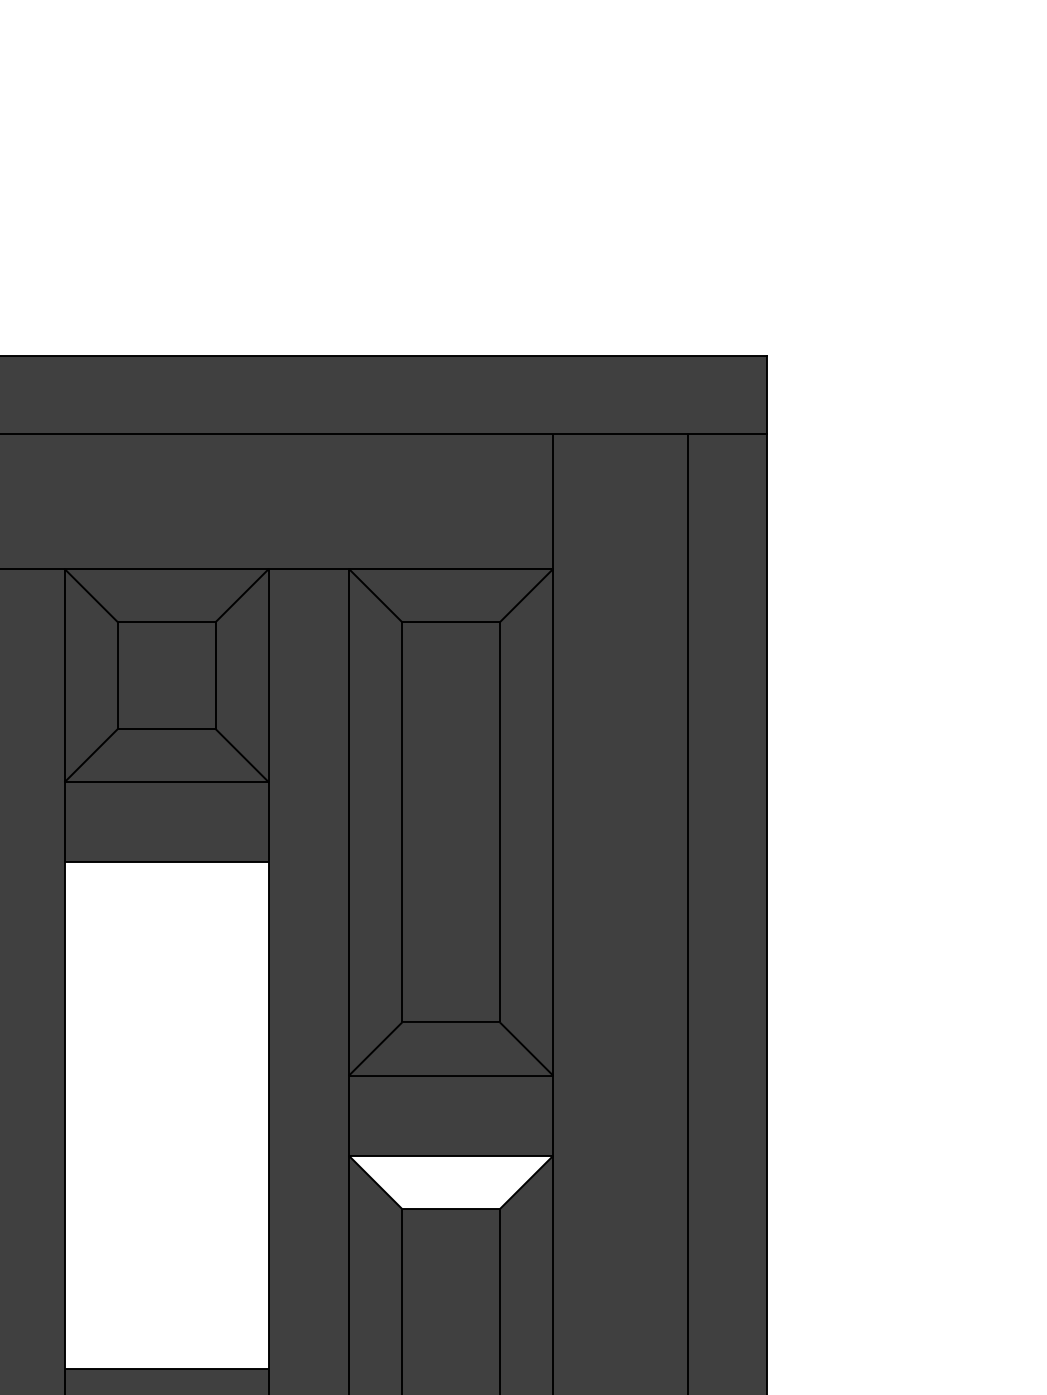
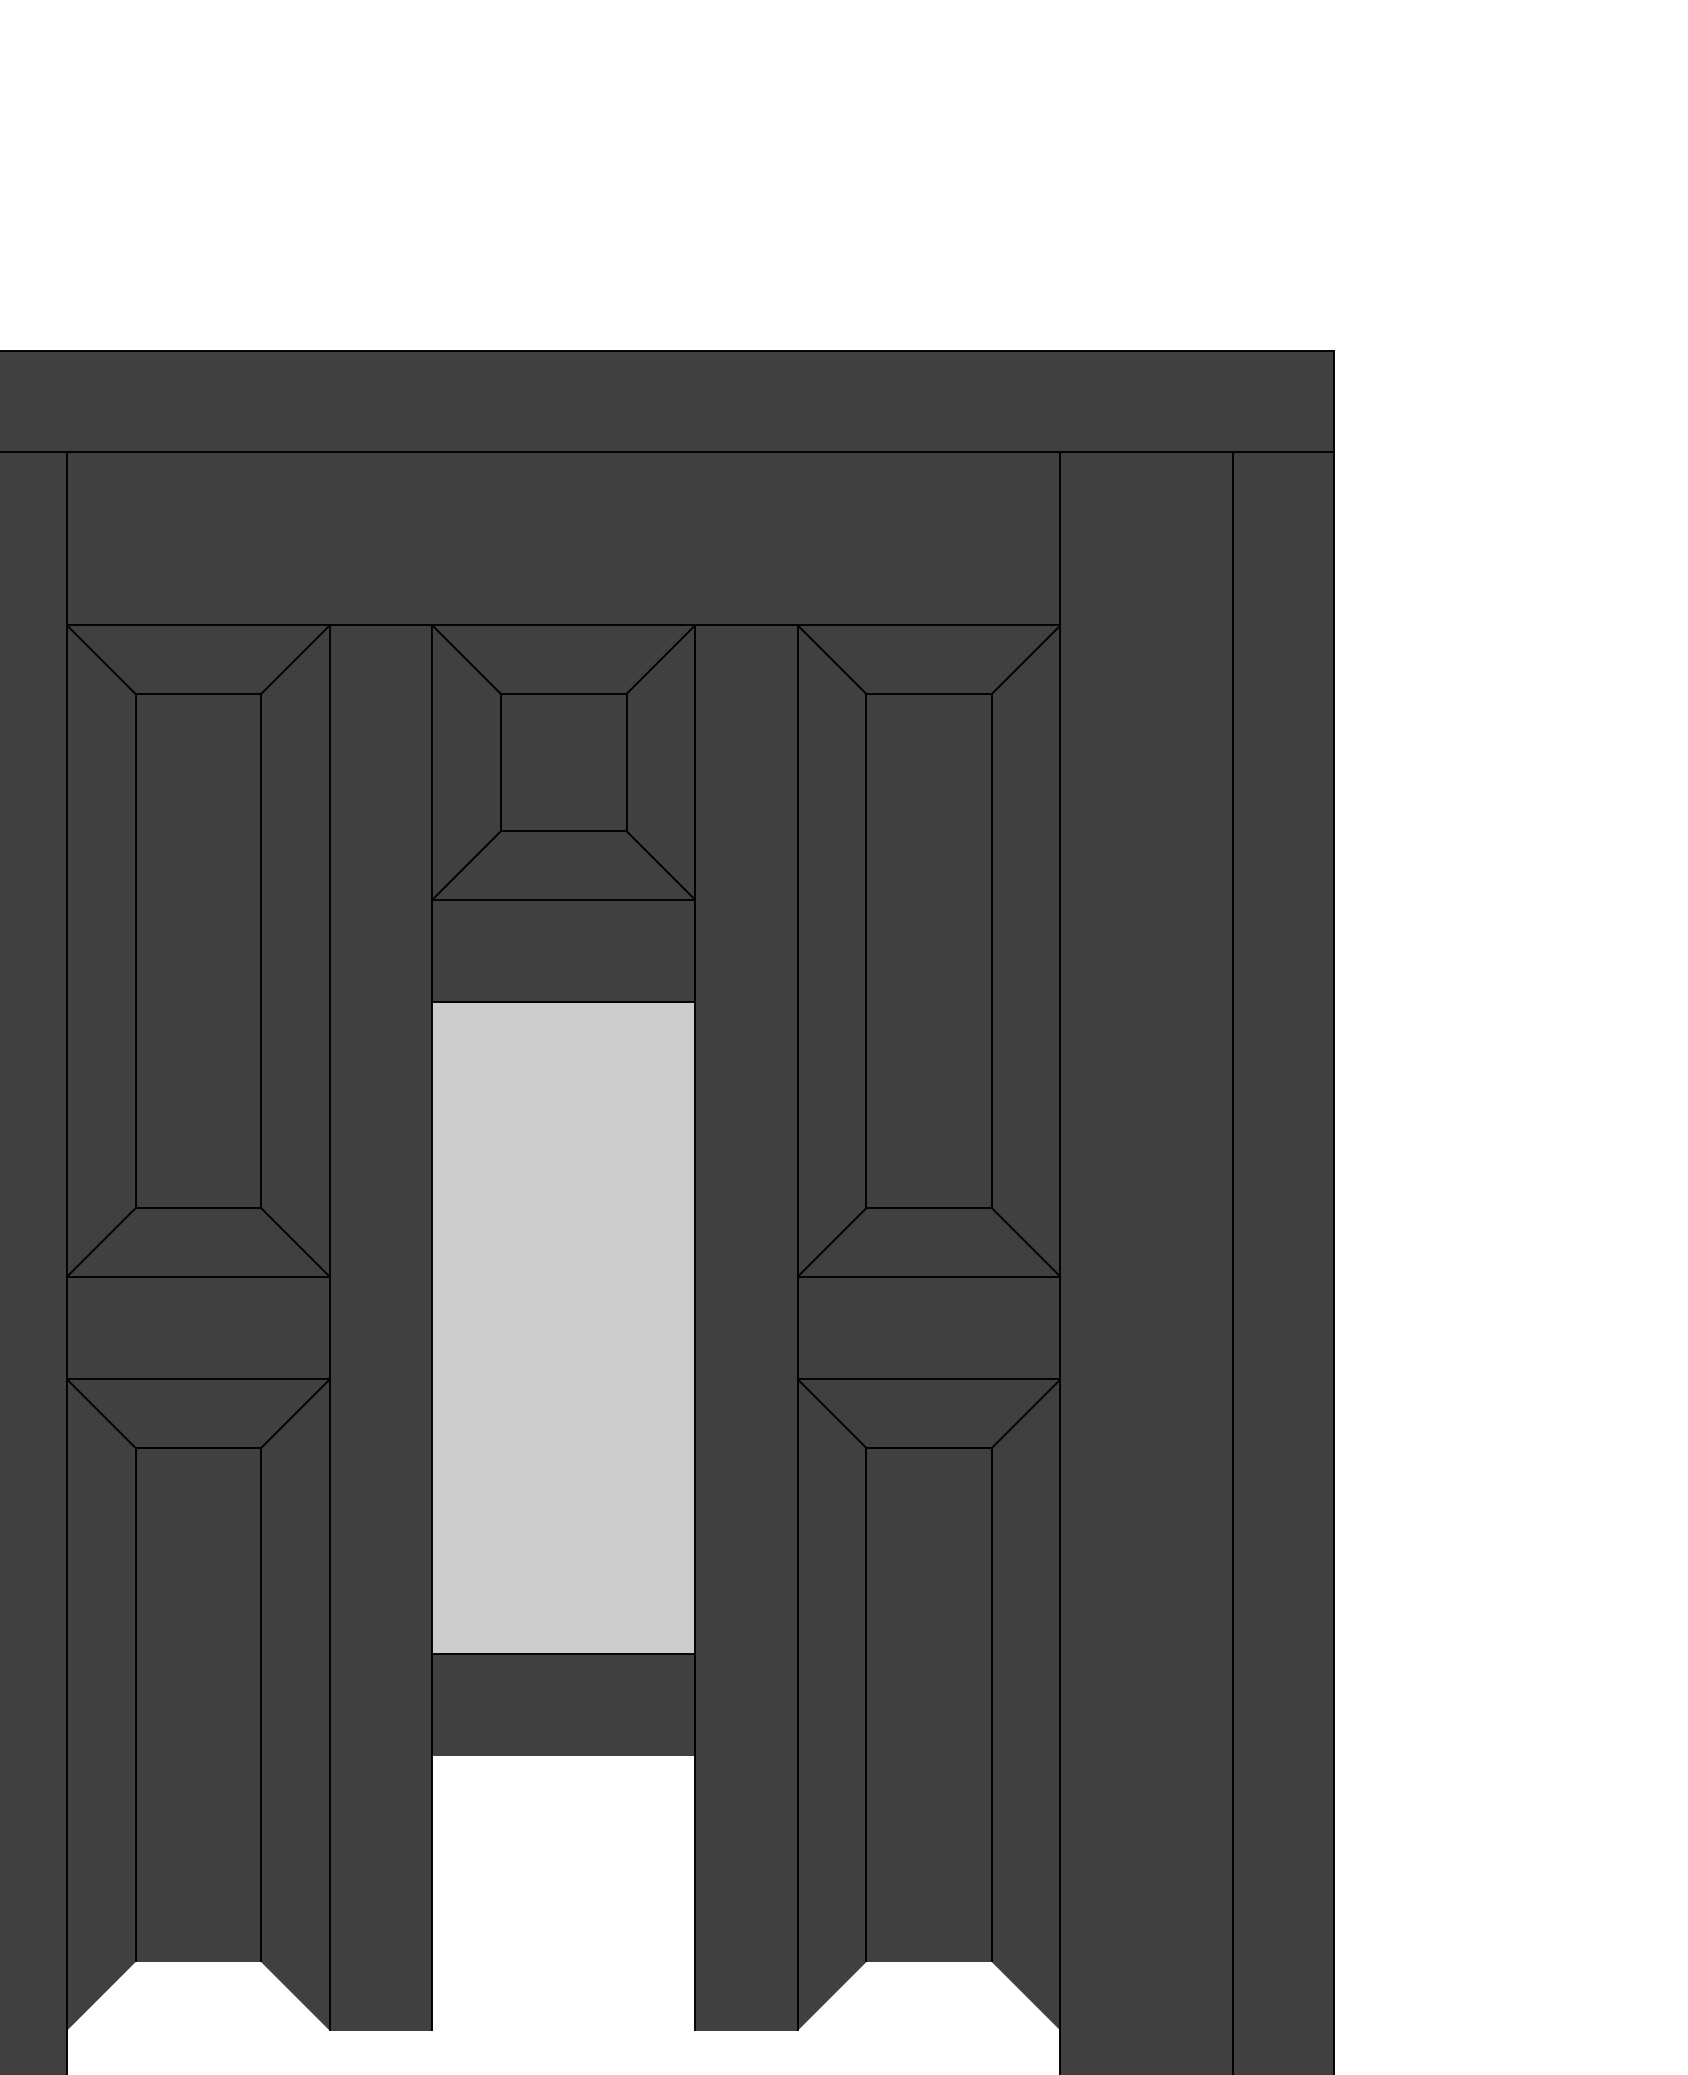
fill: (166, 1115) -> (563, 1327), added
fill: (450, 1182) -> (928, 1413), added

